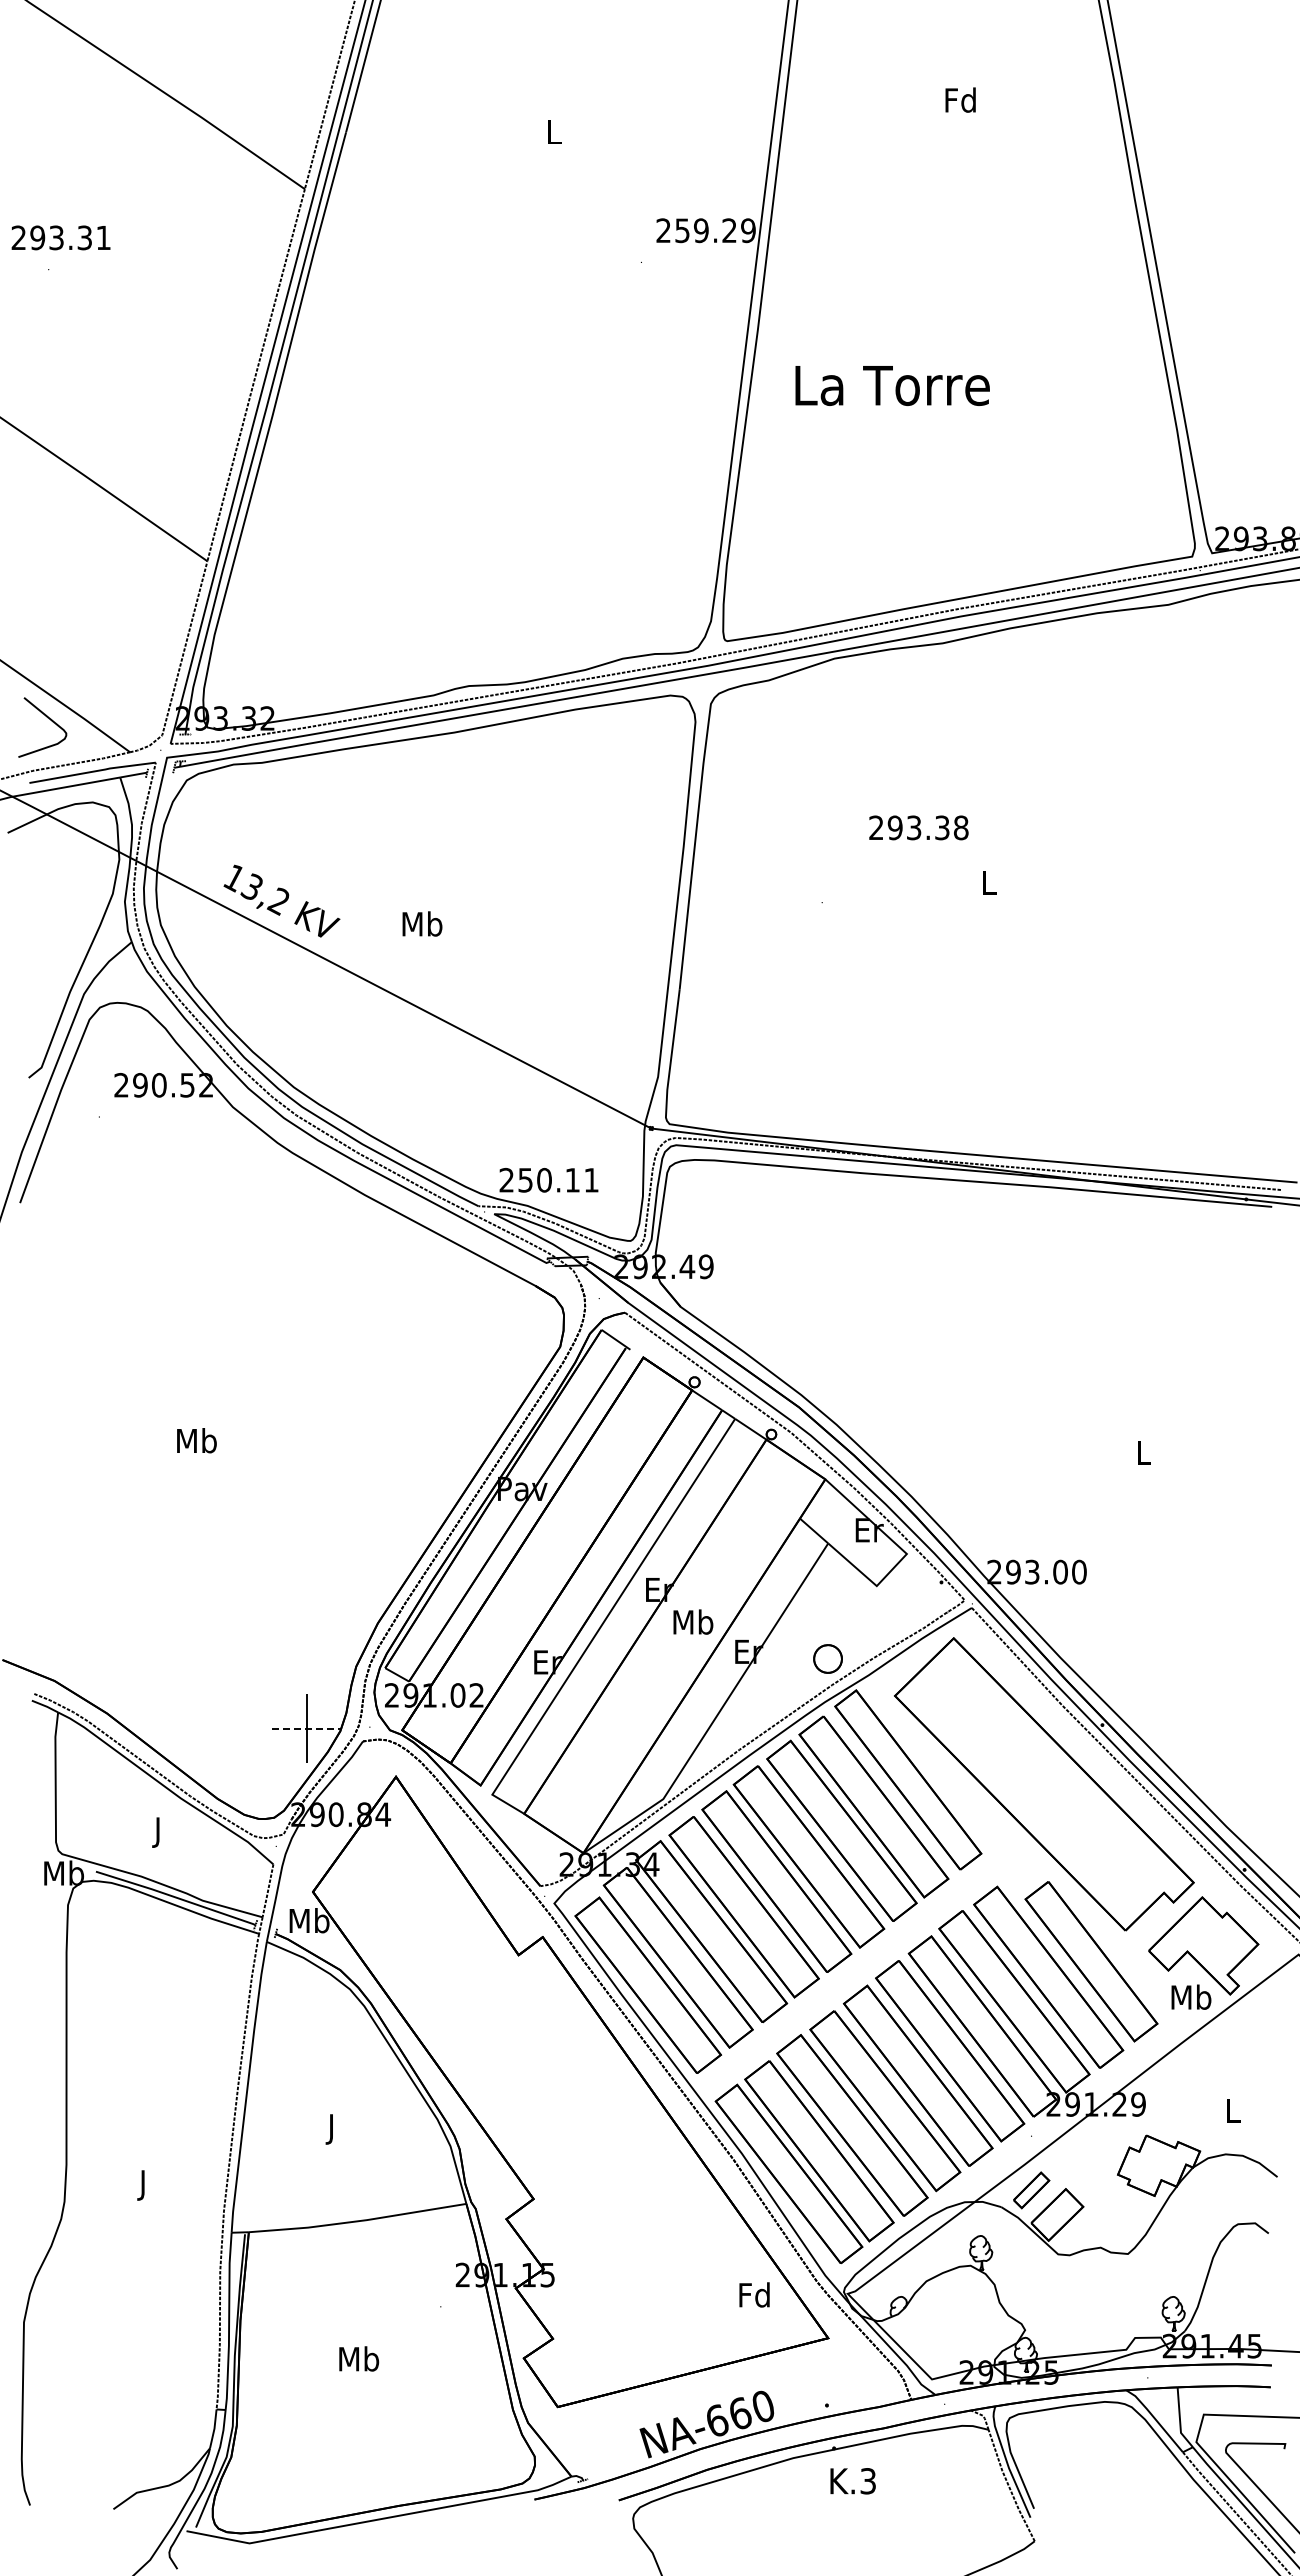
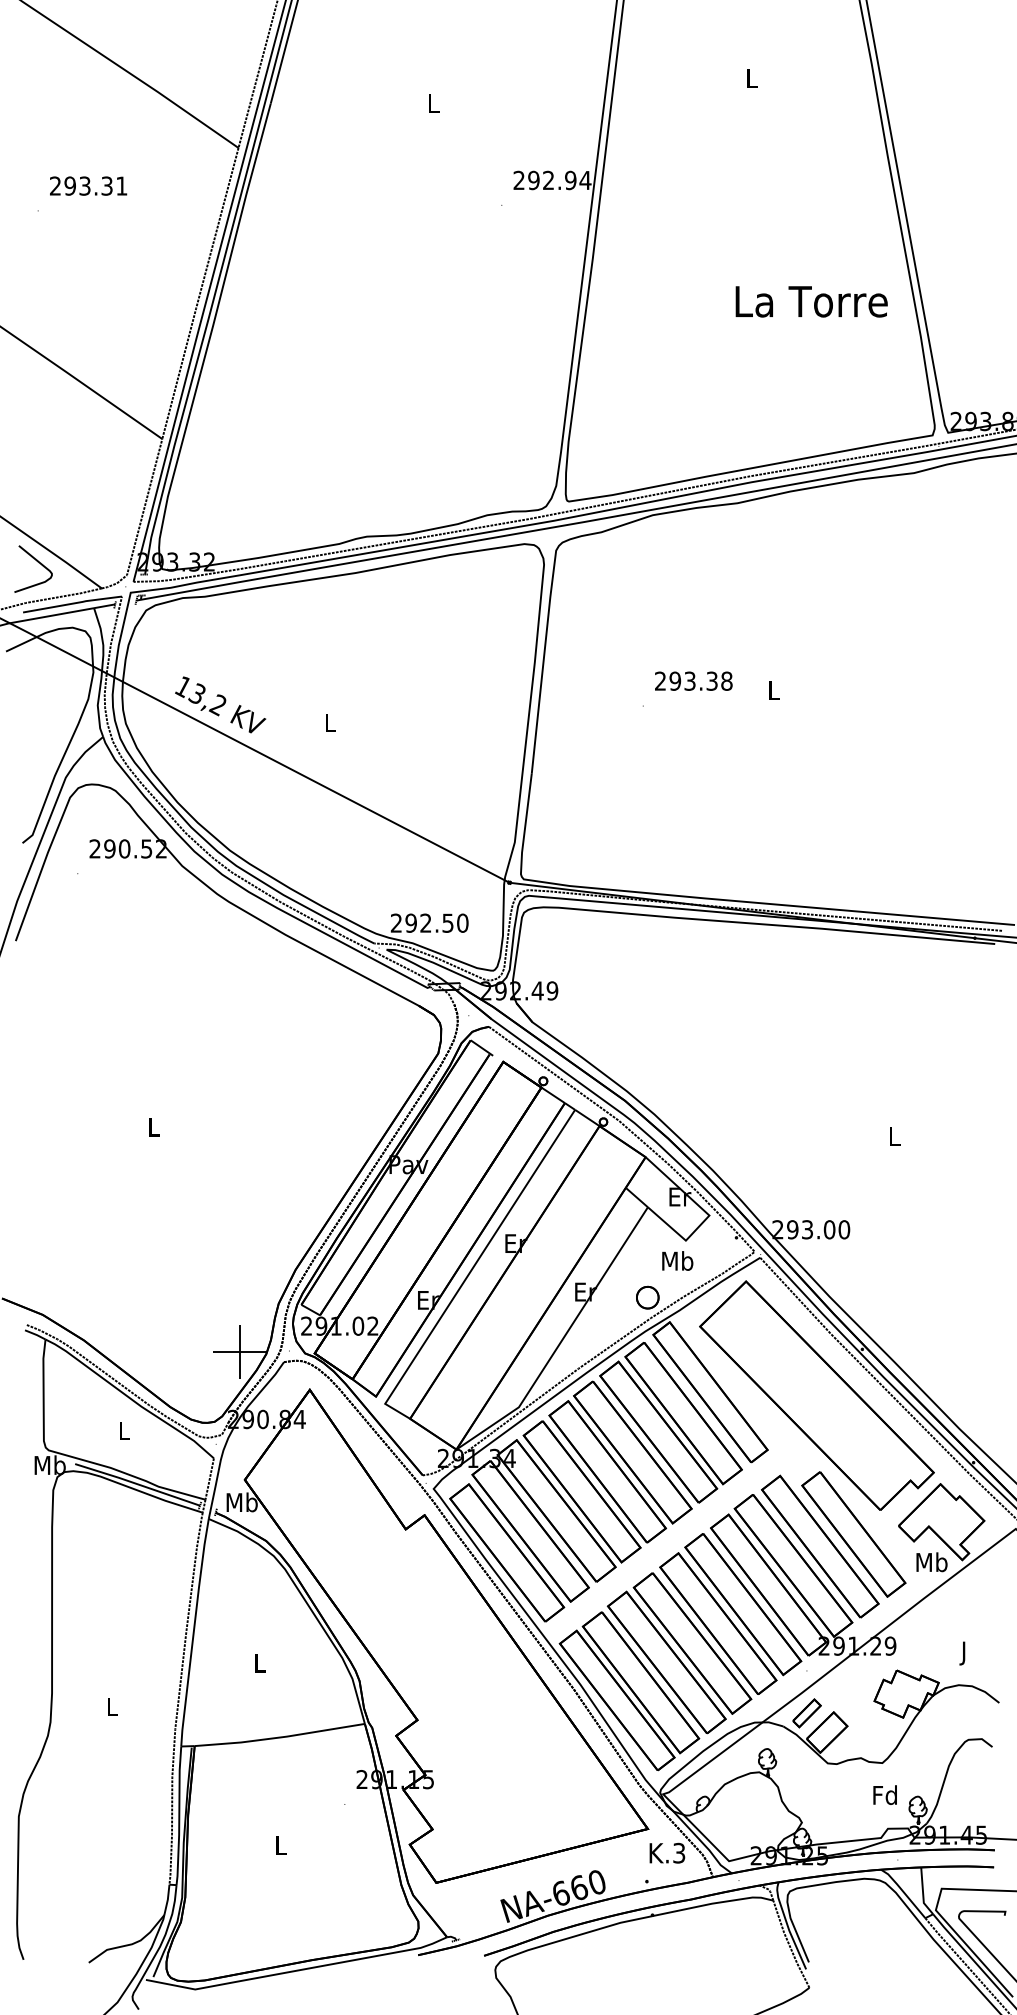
text: (960, 99) -> (751, 77), Fd -> L
text: (715, 230) -> (559, 180), 259.29 -> 292.94
text: (60, 237) -> (88, 185), moved
text: (892, 385) -> (811, 301), moved
text: (918, 827) -> (693, 680), moved
text: (422, 923) -> (330, 722), Mb -> L
text: (558, 1179) -> (436, 922), 250.11 -> 292.50
text: (196, 1440) -> (153, 1126), Mb -> L
text: (693, 1621) -> (677, 1260), moved
line: (307, 1728) -> (240, 1352), dashed -> solid
text: (158, 1832) -> (124, 1433), J -> L
text: (1233, 2113) -> (964, 1653), L -> J
text: (332, 2129) -> (260, 1665), J -> L
text: (143, 2185) -> (112, 1709), J -> L
text: (754, 2294) -> (885, 1794), moved
text: (359, 2358) -> (281, 1844), Mb -> L
text: (852, 2481) -> (666, 1853), moved

